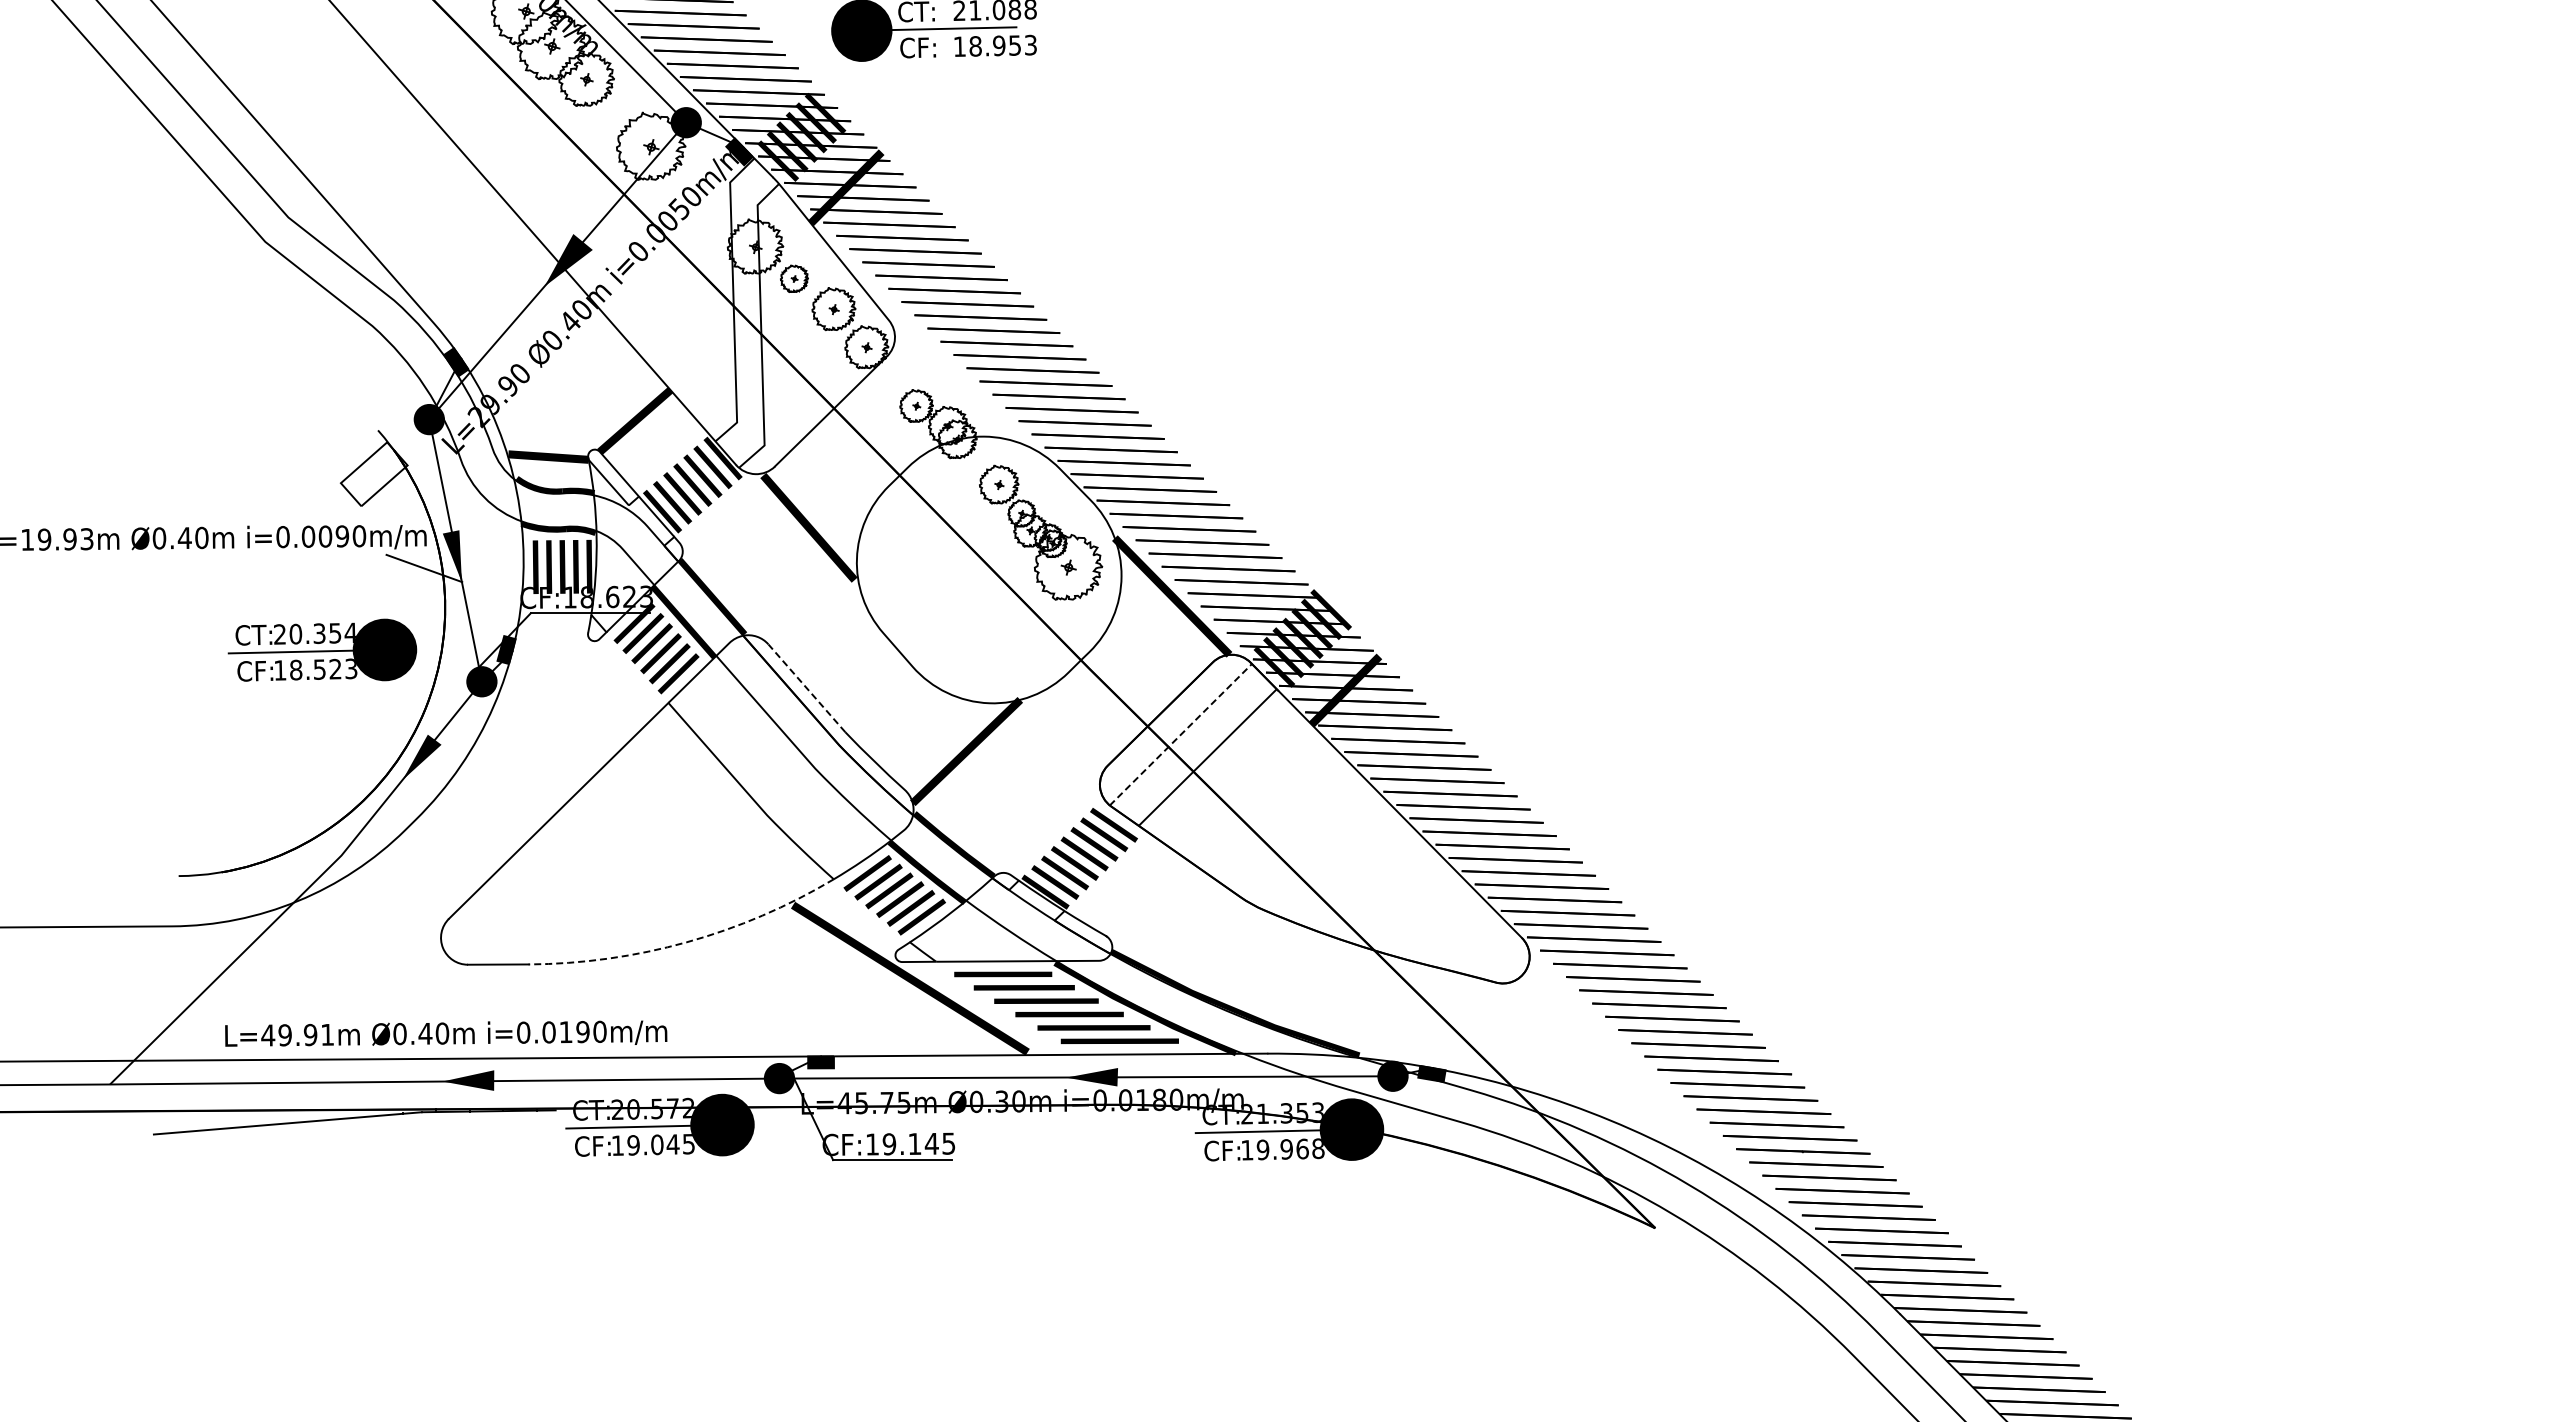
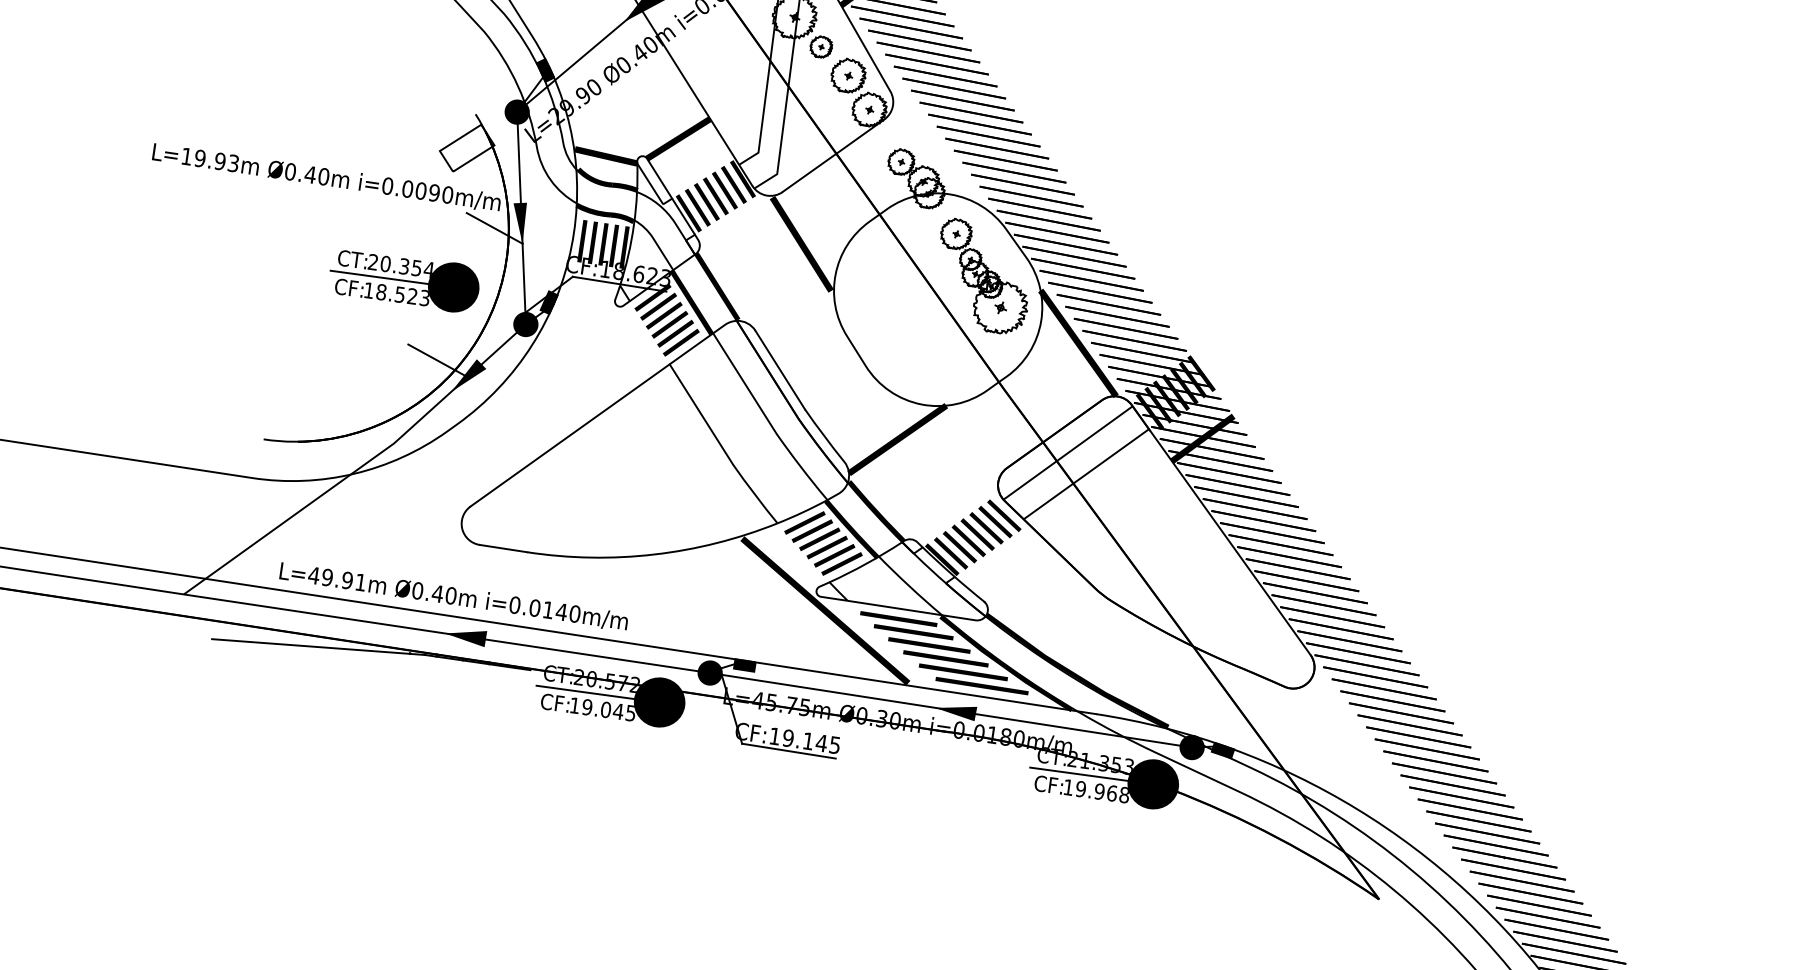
line: (806, 687) -> (780, 369), dashed -> solid
line: (1181, 734) -> (1068, 452), dashed -> solid
line: (377, 743) -> (436, 359), added
line: (686, 942) -> (654, 554), dashed -> solid
text: (583, 1032) -> (562, 612), i=0.0190m/m -> i=0.0140m/m

